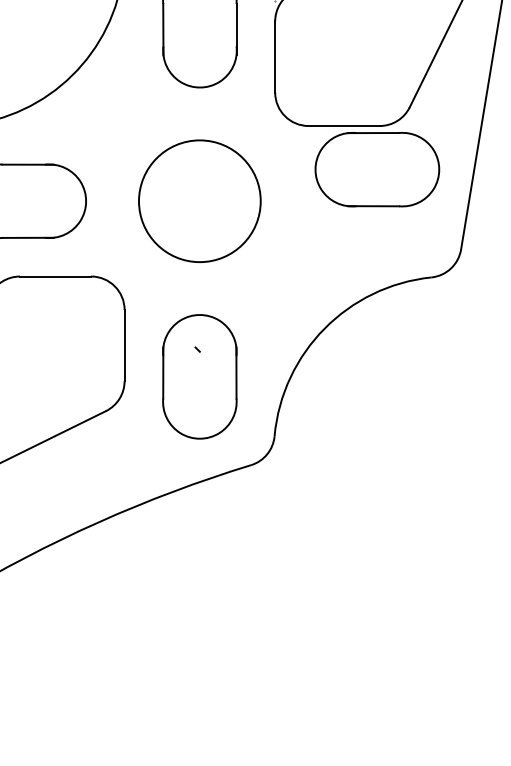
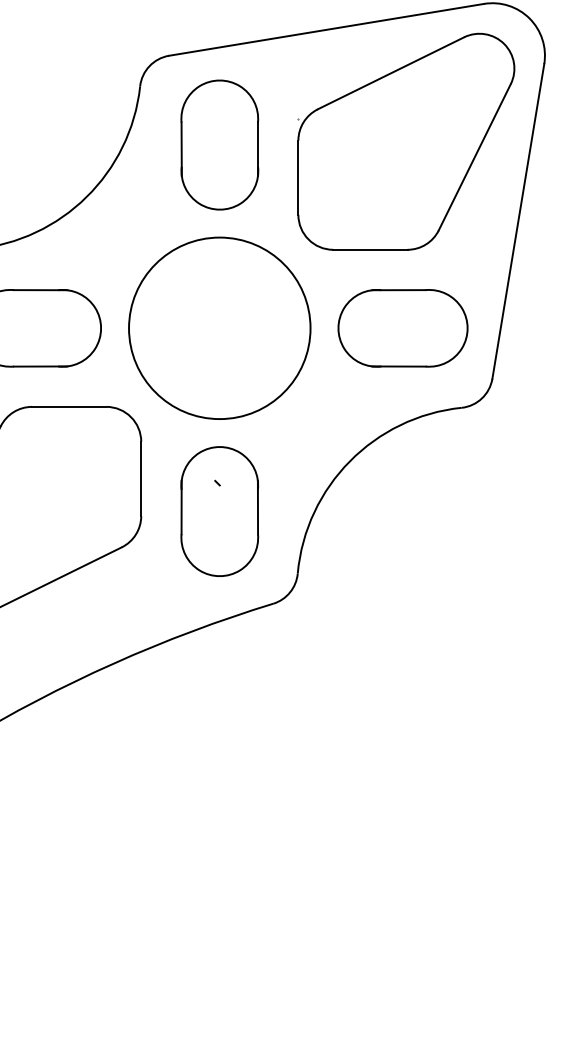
part: (376, 169) -> (402, 328), moved
circle: (199, 201) -> (219, 328), size x1.43

